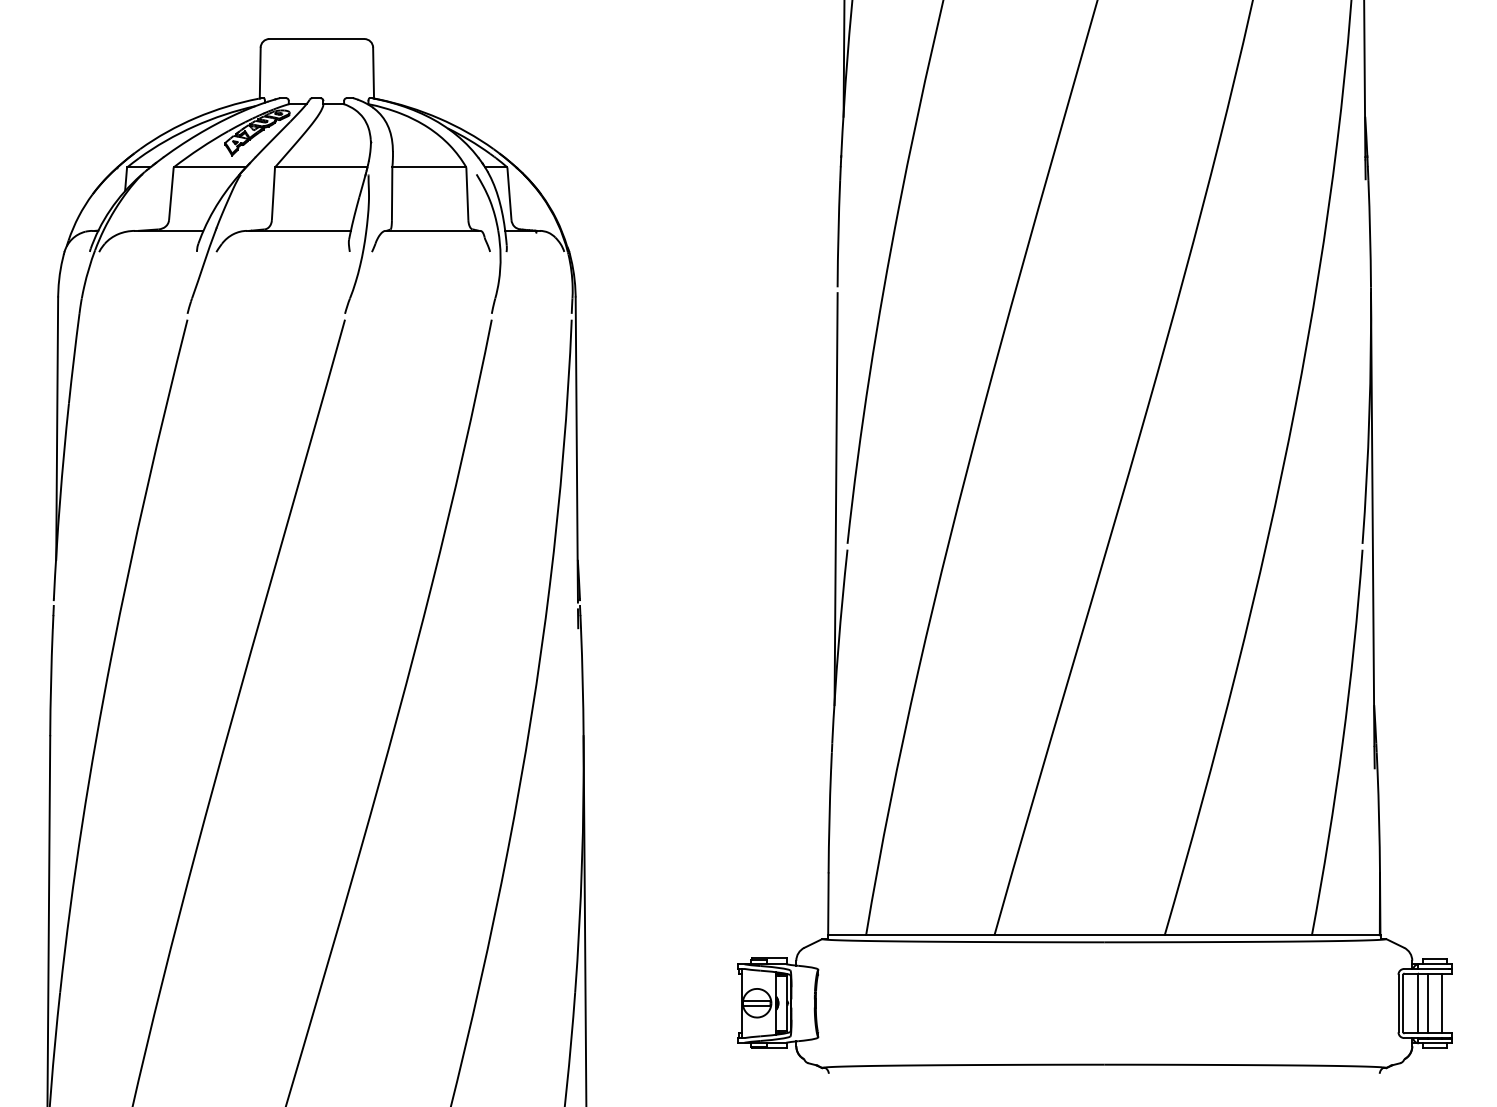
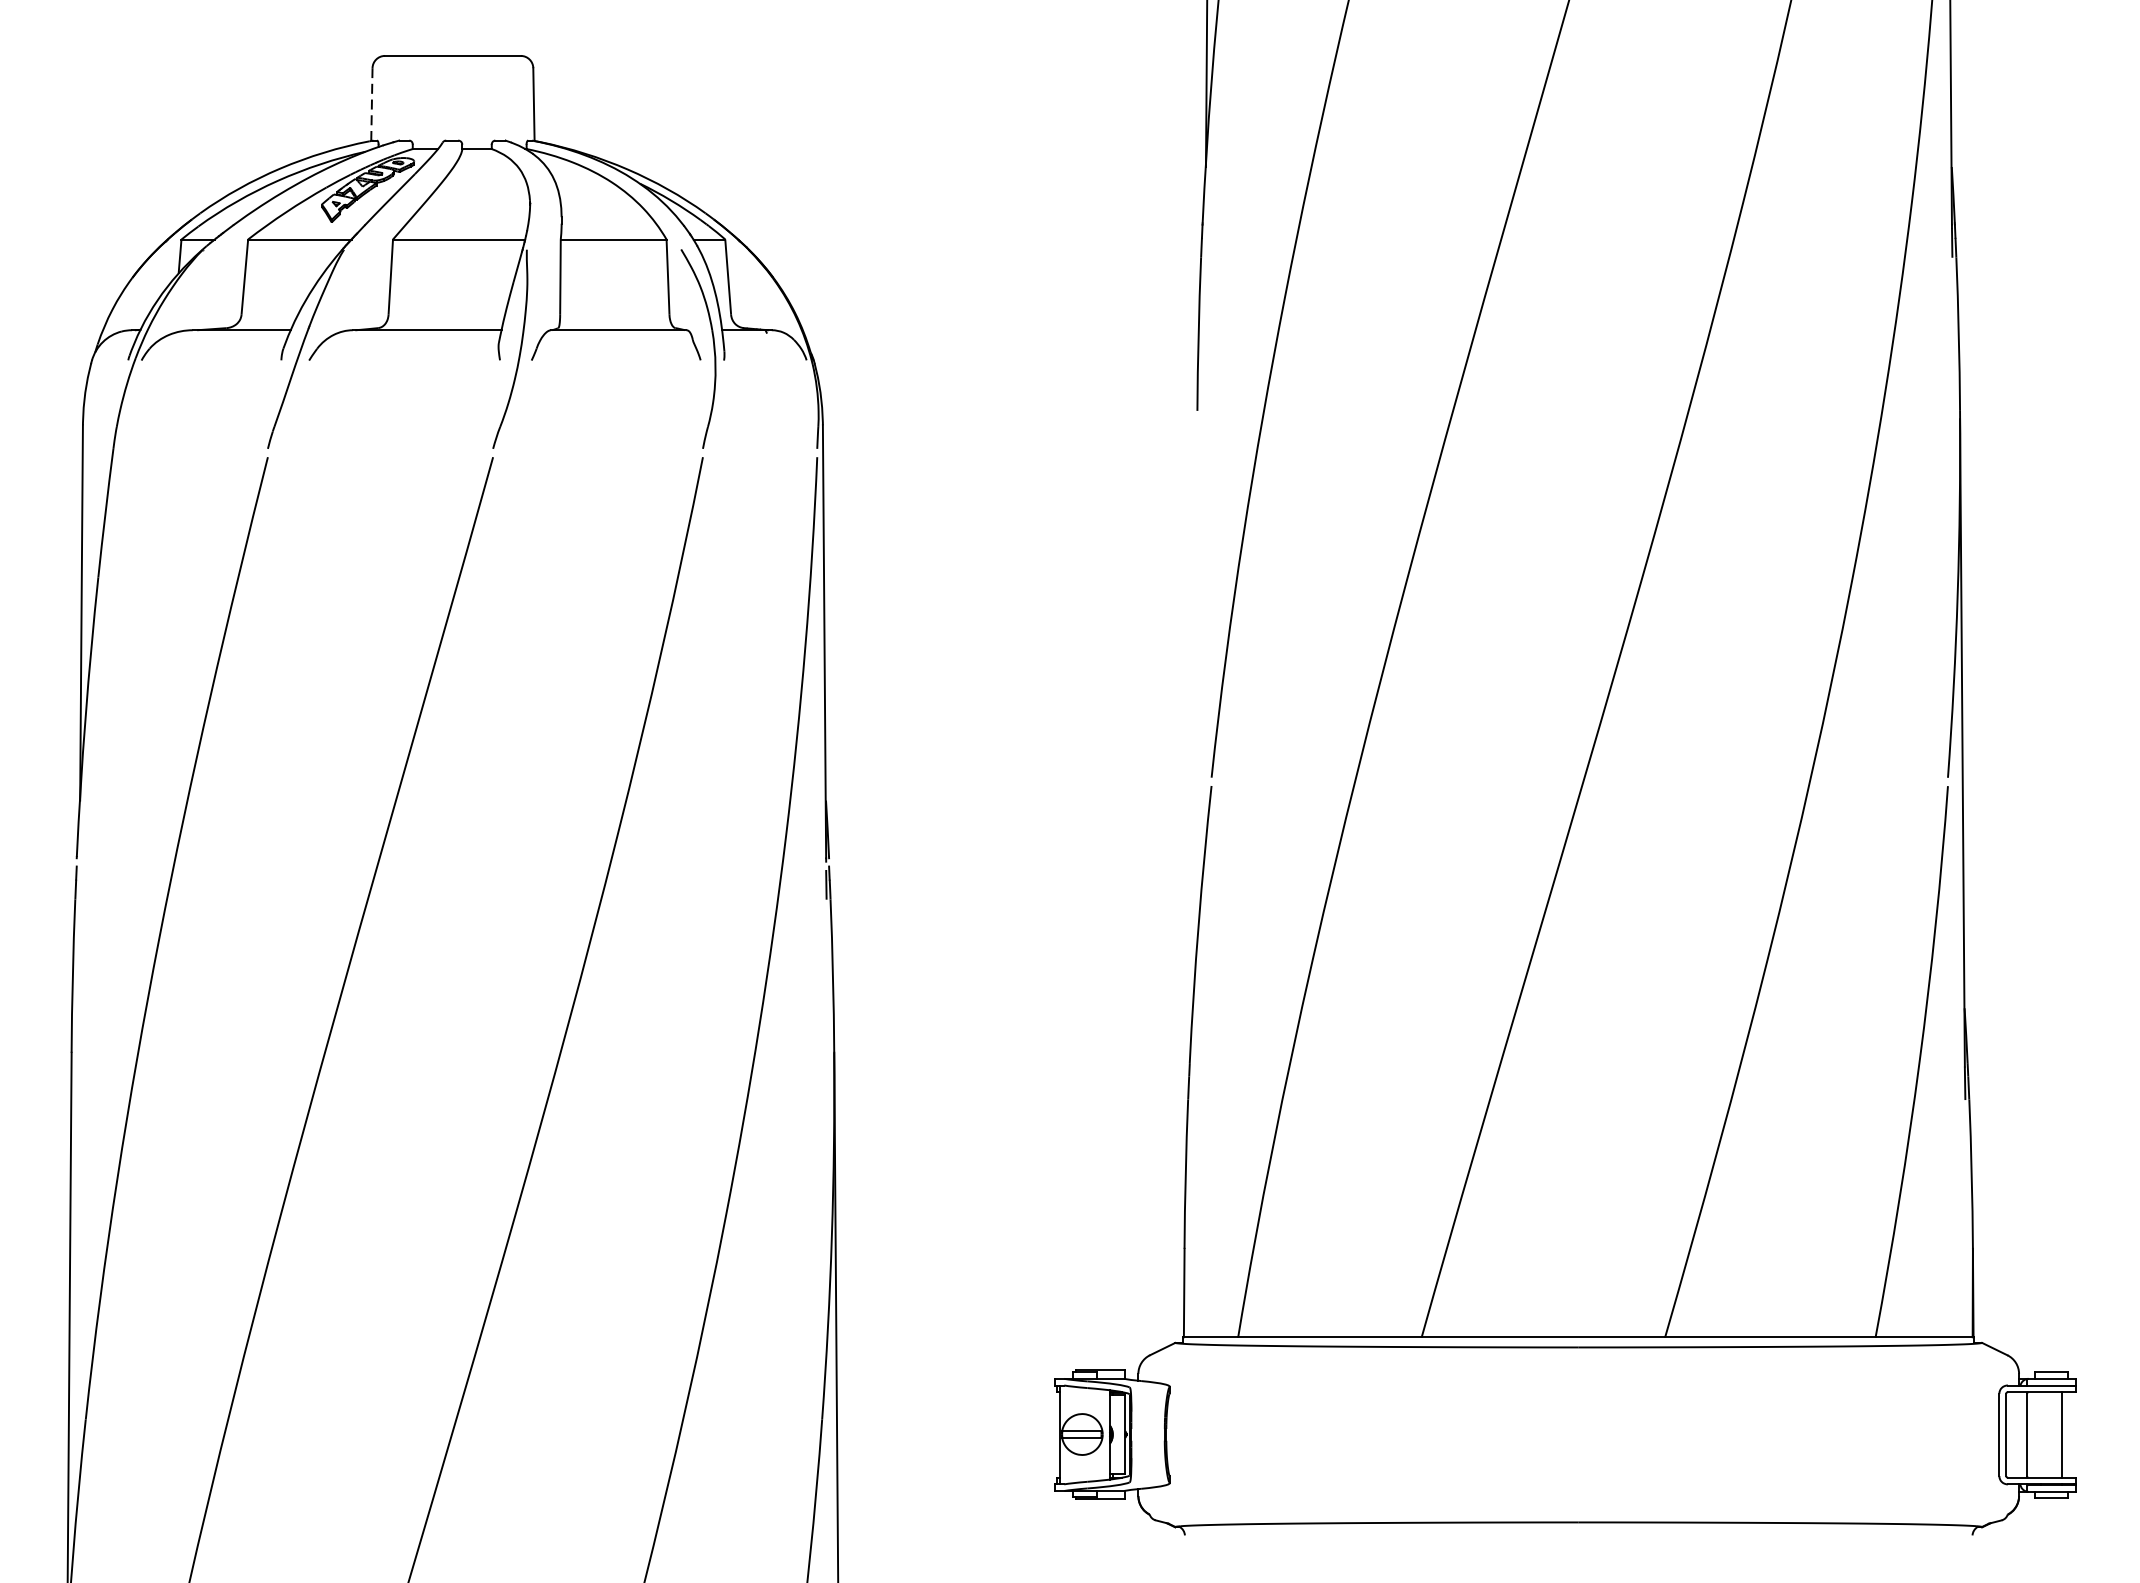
line: (260, 72) -> (372, 103), solid -> dashed
line: (835, 499) -> (1194, 714), removed
line: (1427, 1003) -> (2040, 1434), removed

